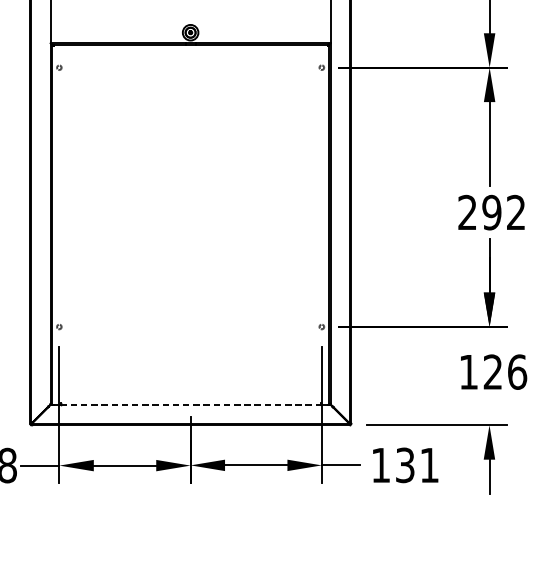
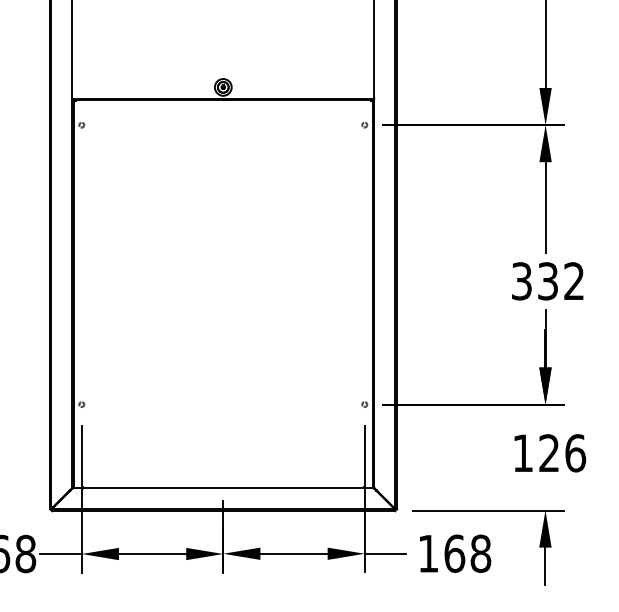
text: (479, 212) -> (534, 281), 292 -> 332
line: (190, 404) -> (223, 488), dashed -> solid
text: (417, 465) -> (467, 553), 131 -> 168

